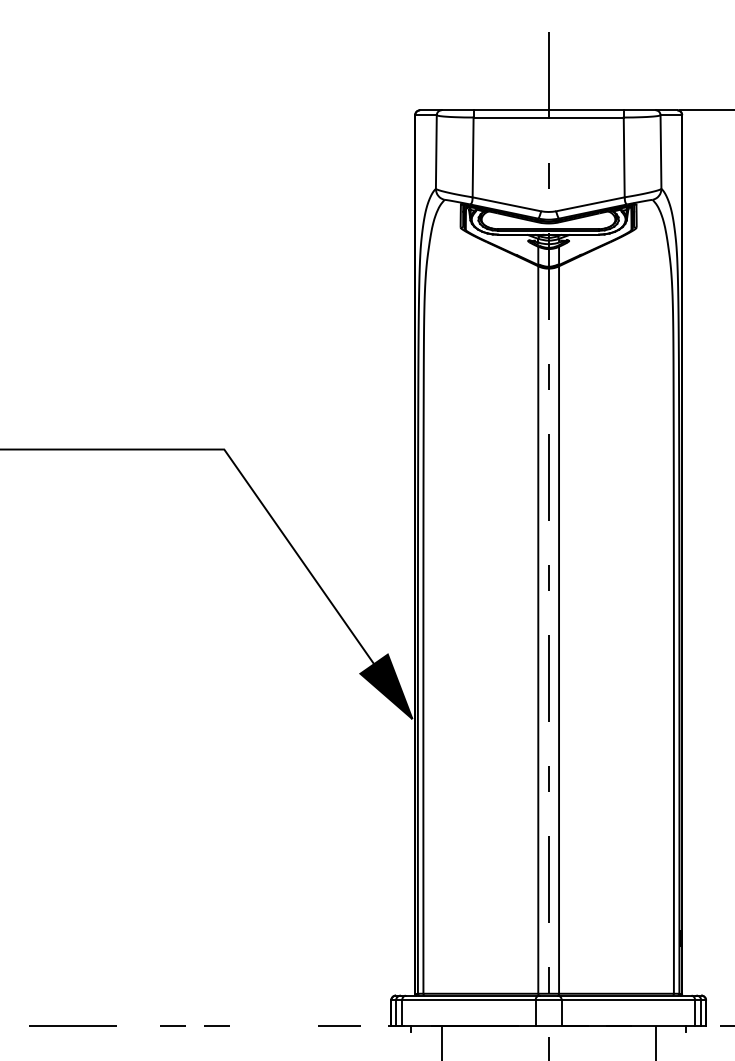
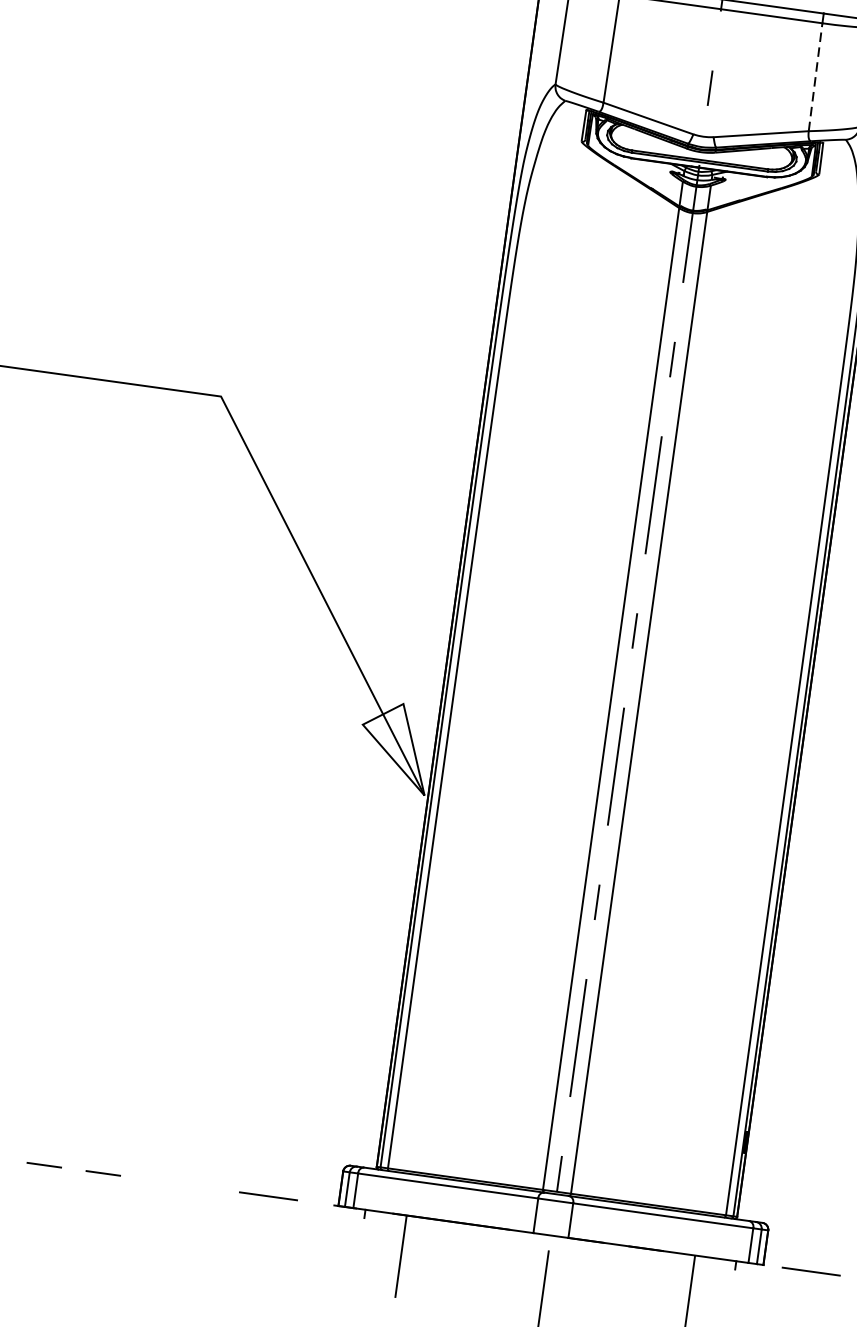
line: (624, 157) -> (815, 77), solid -> dashed
fill: (386, 686) -> (395, 746), removed

